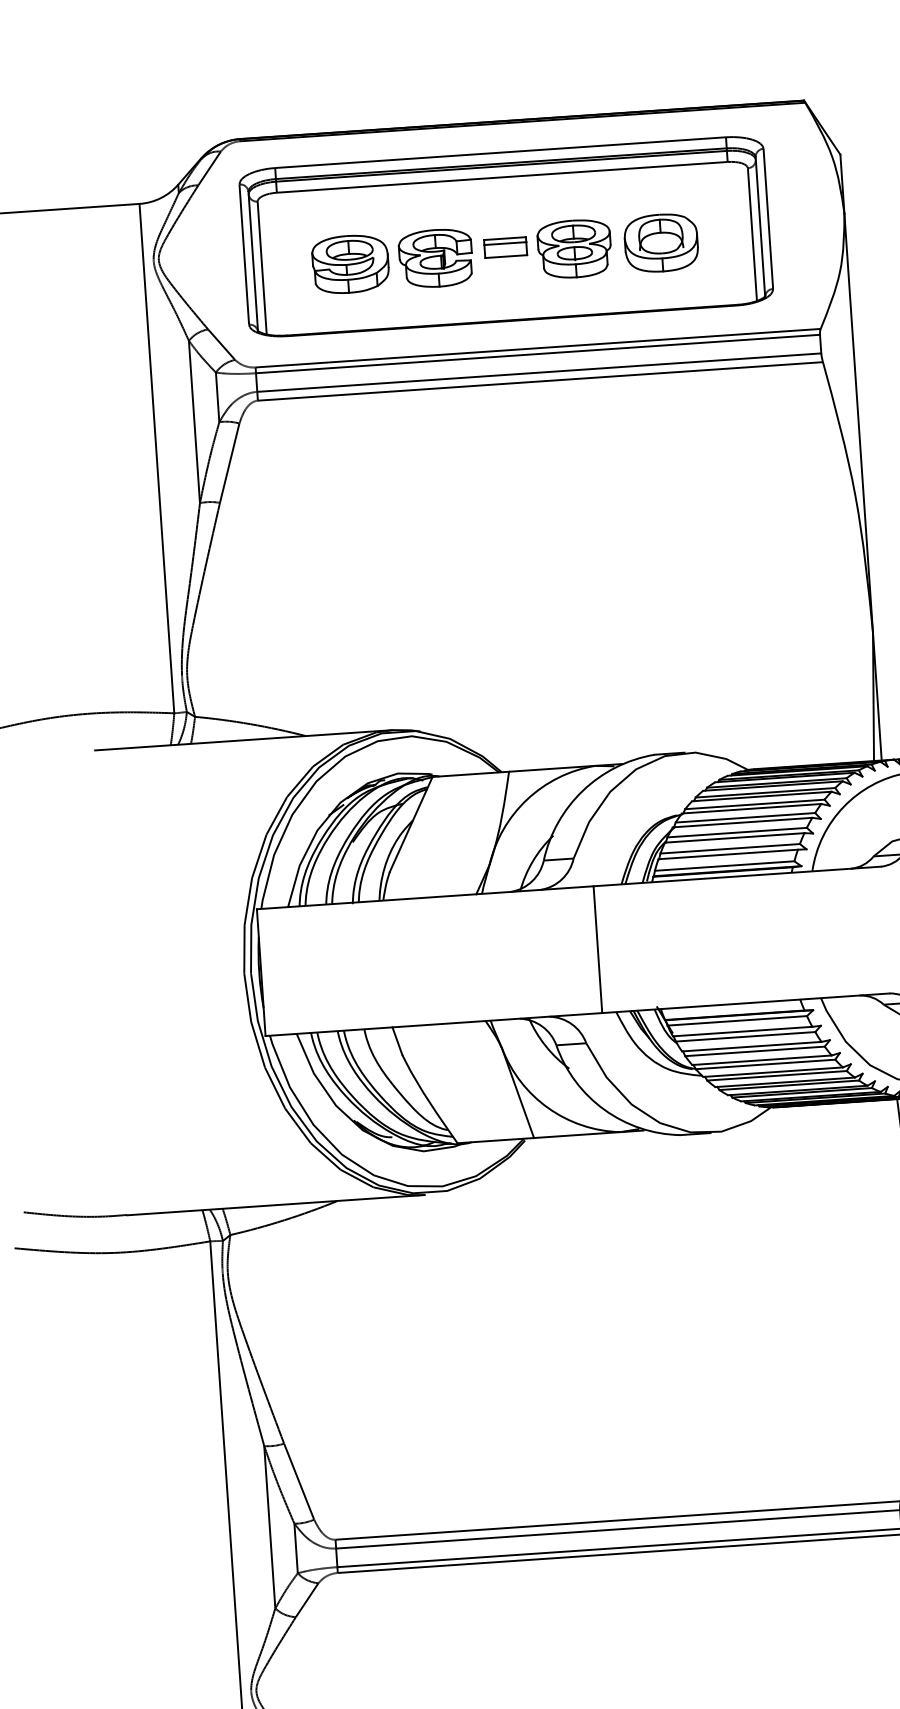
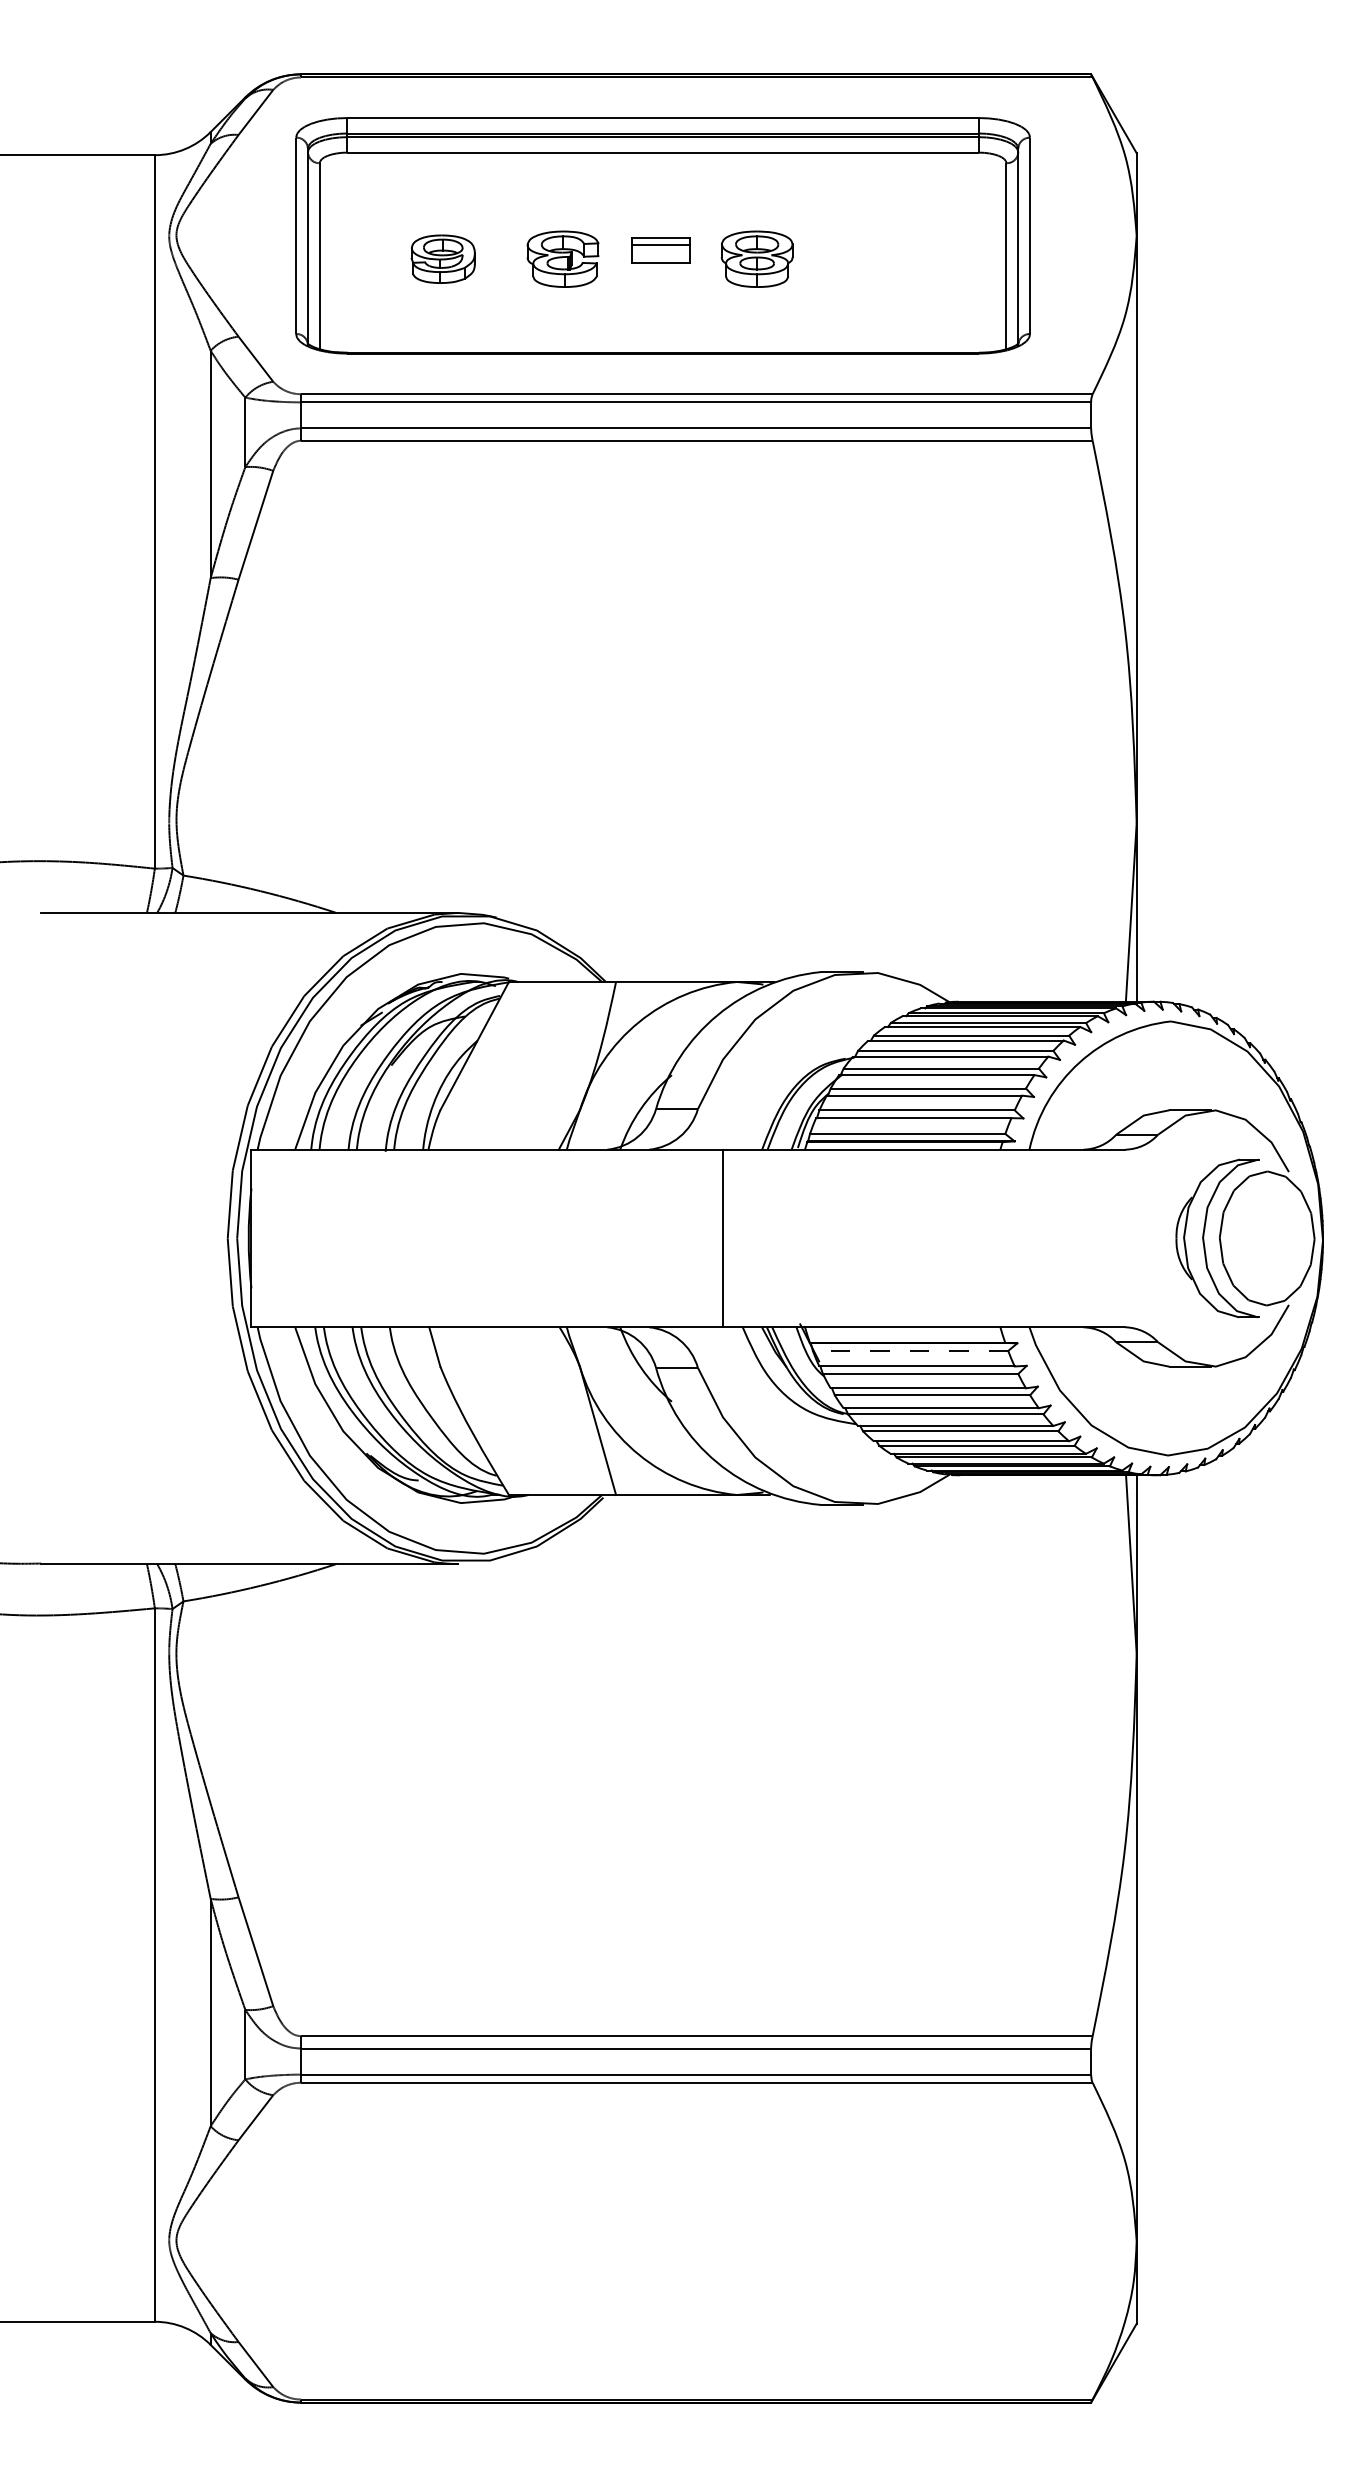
part: (661, 242) -> (878, 258), removed
part: (574, 248) -> (756, 258), size x0.7
part: (435, 257) -> (562, 258), size x0.7
part: (349, 263) -> (442, 258), size x0.6
line: (737, 1020) -> (910, 1350), solid -> dashed

